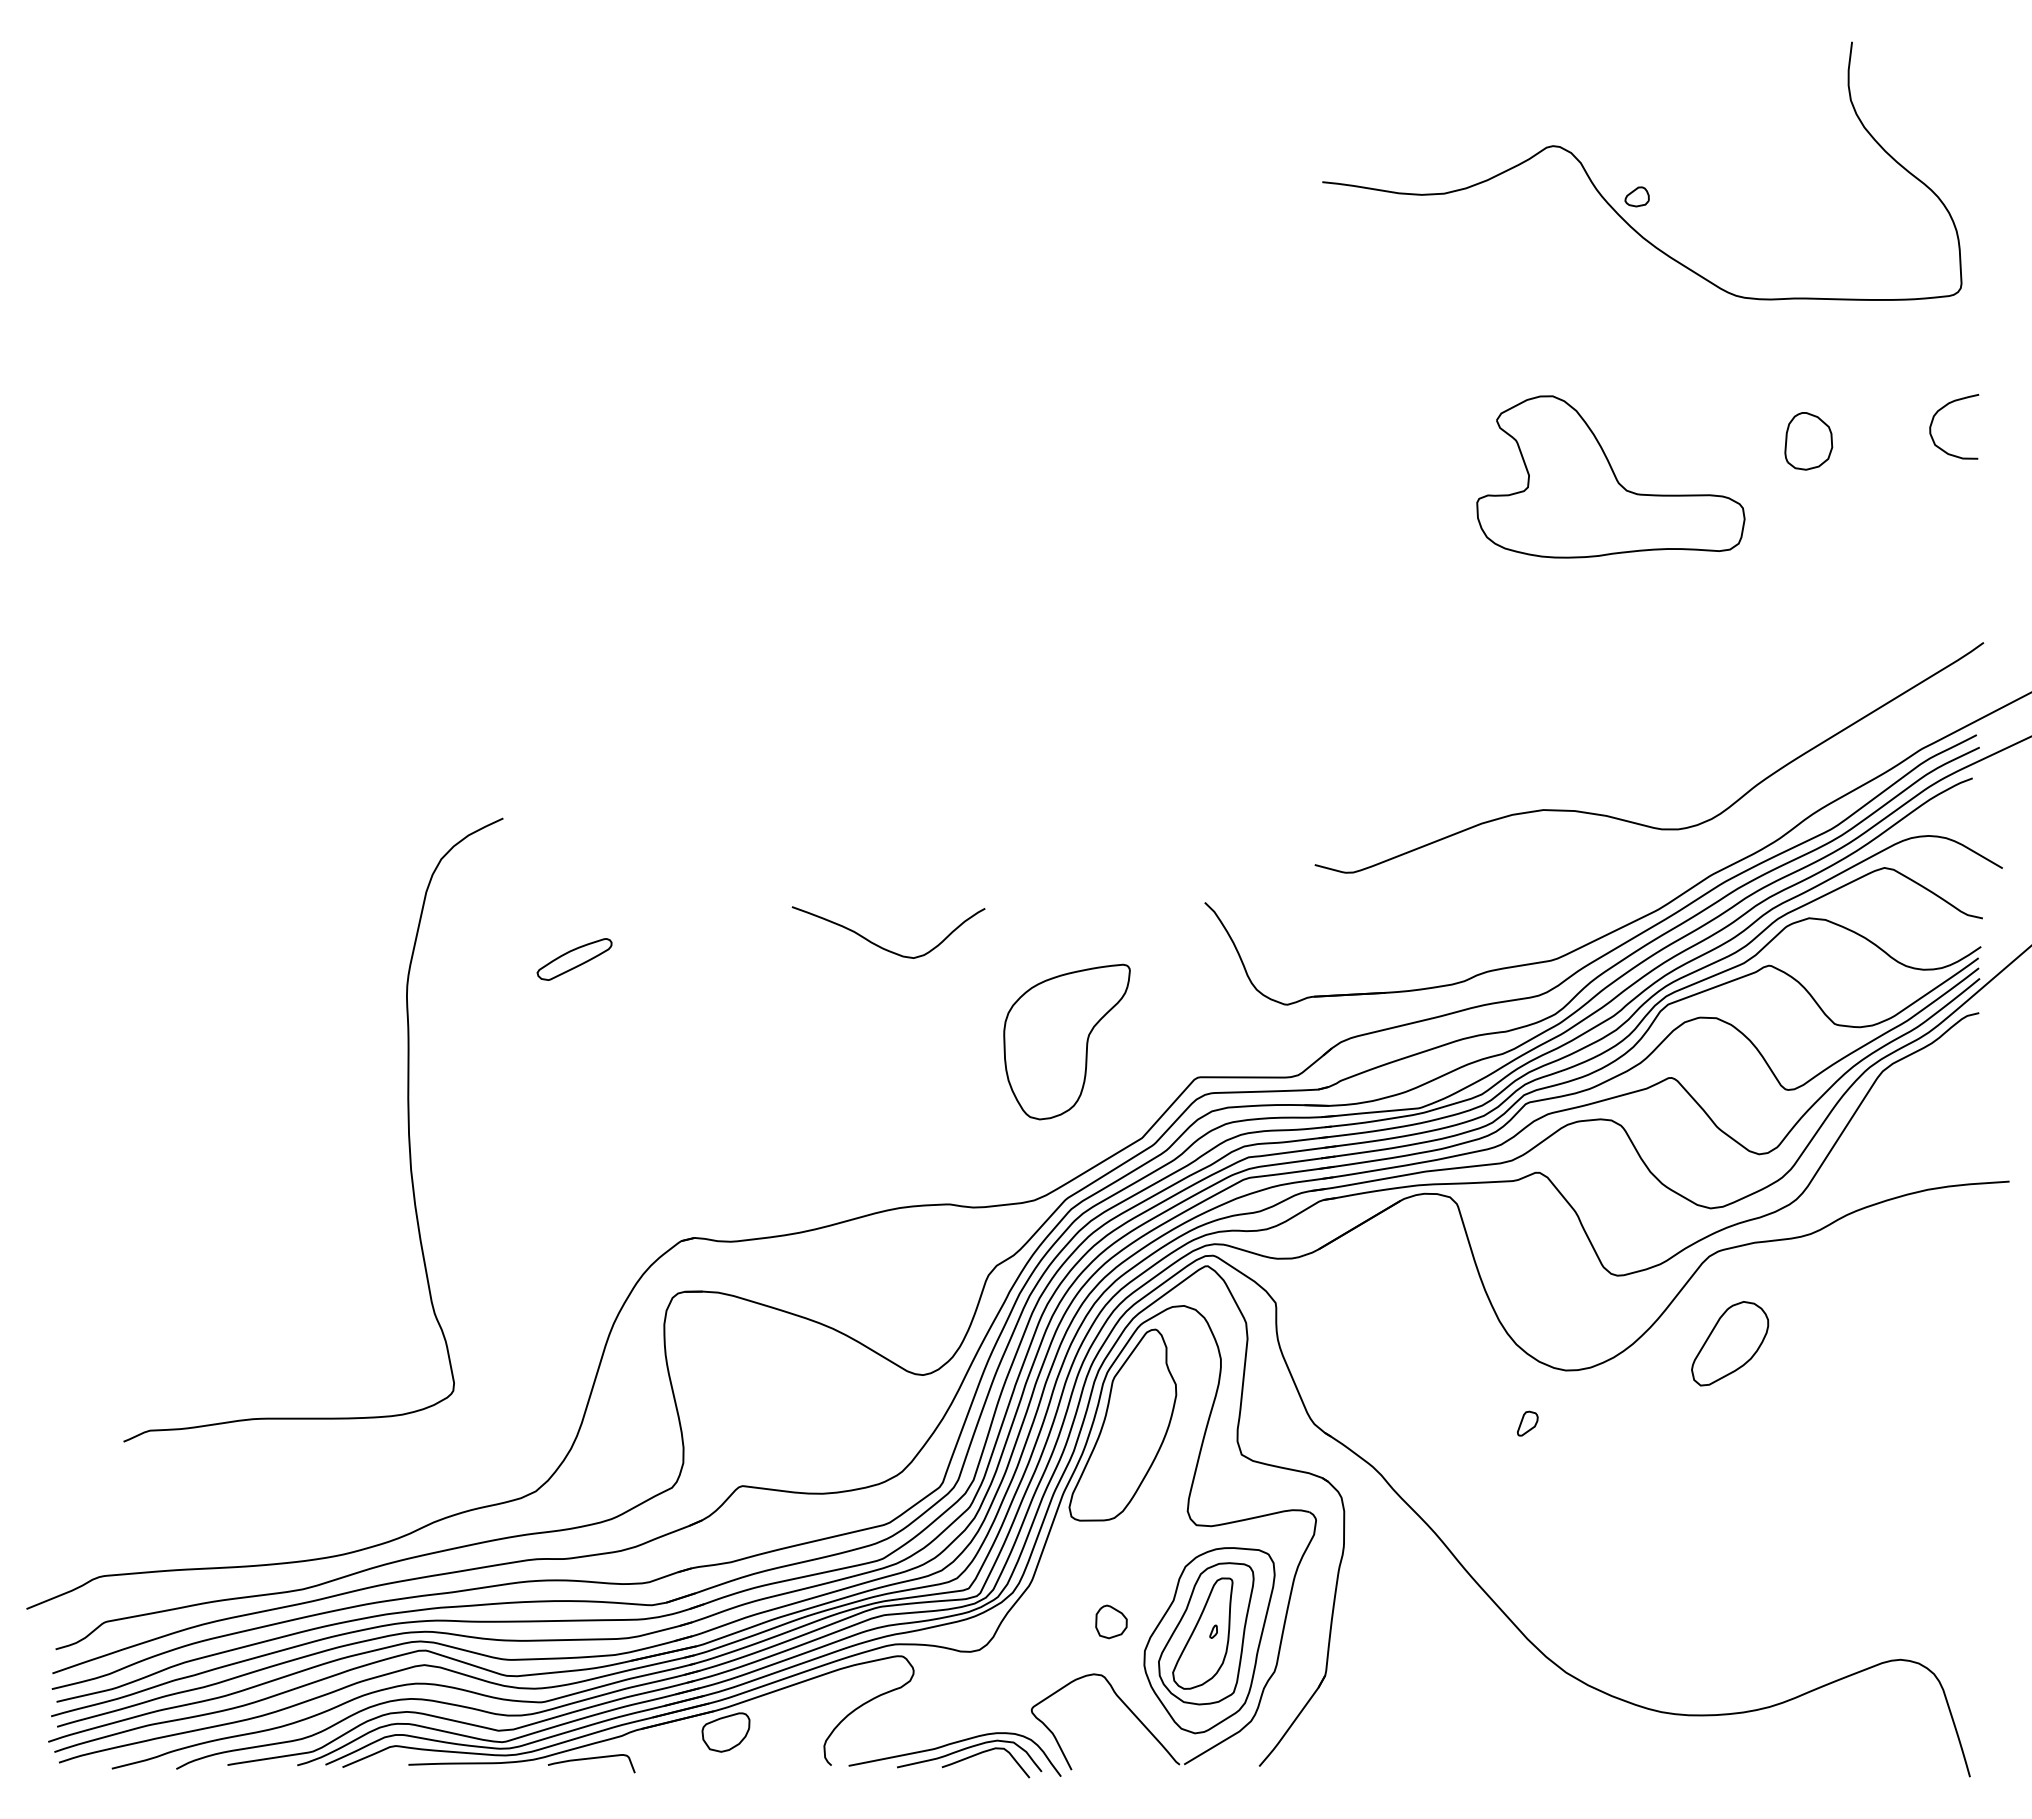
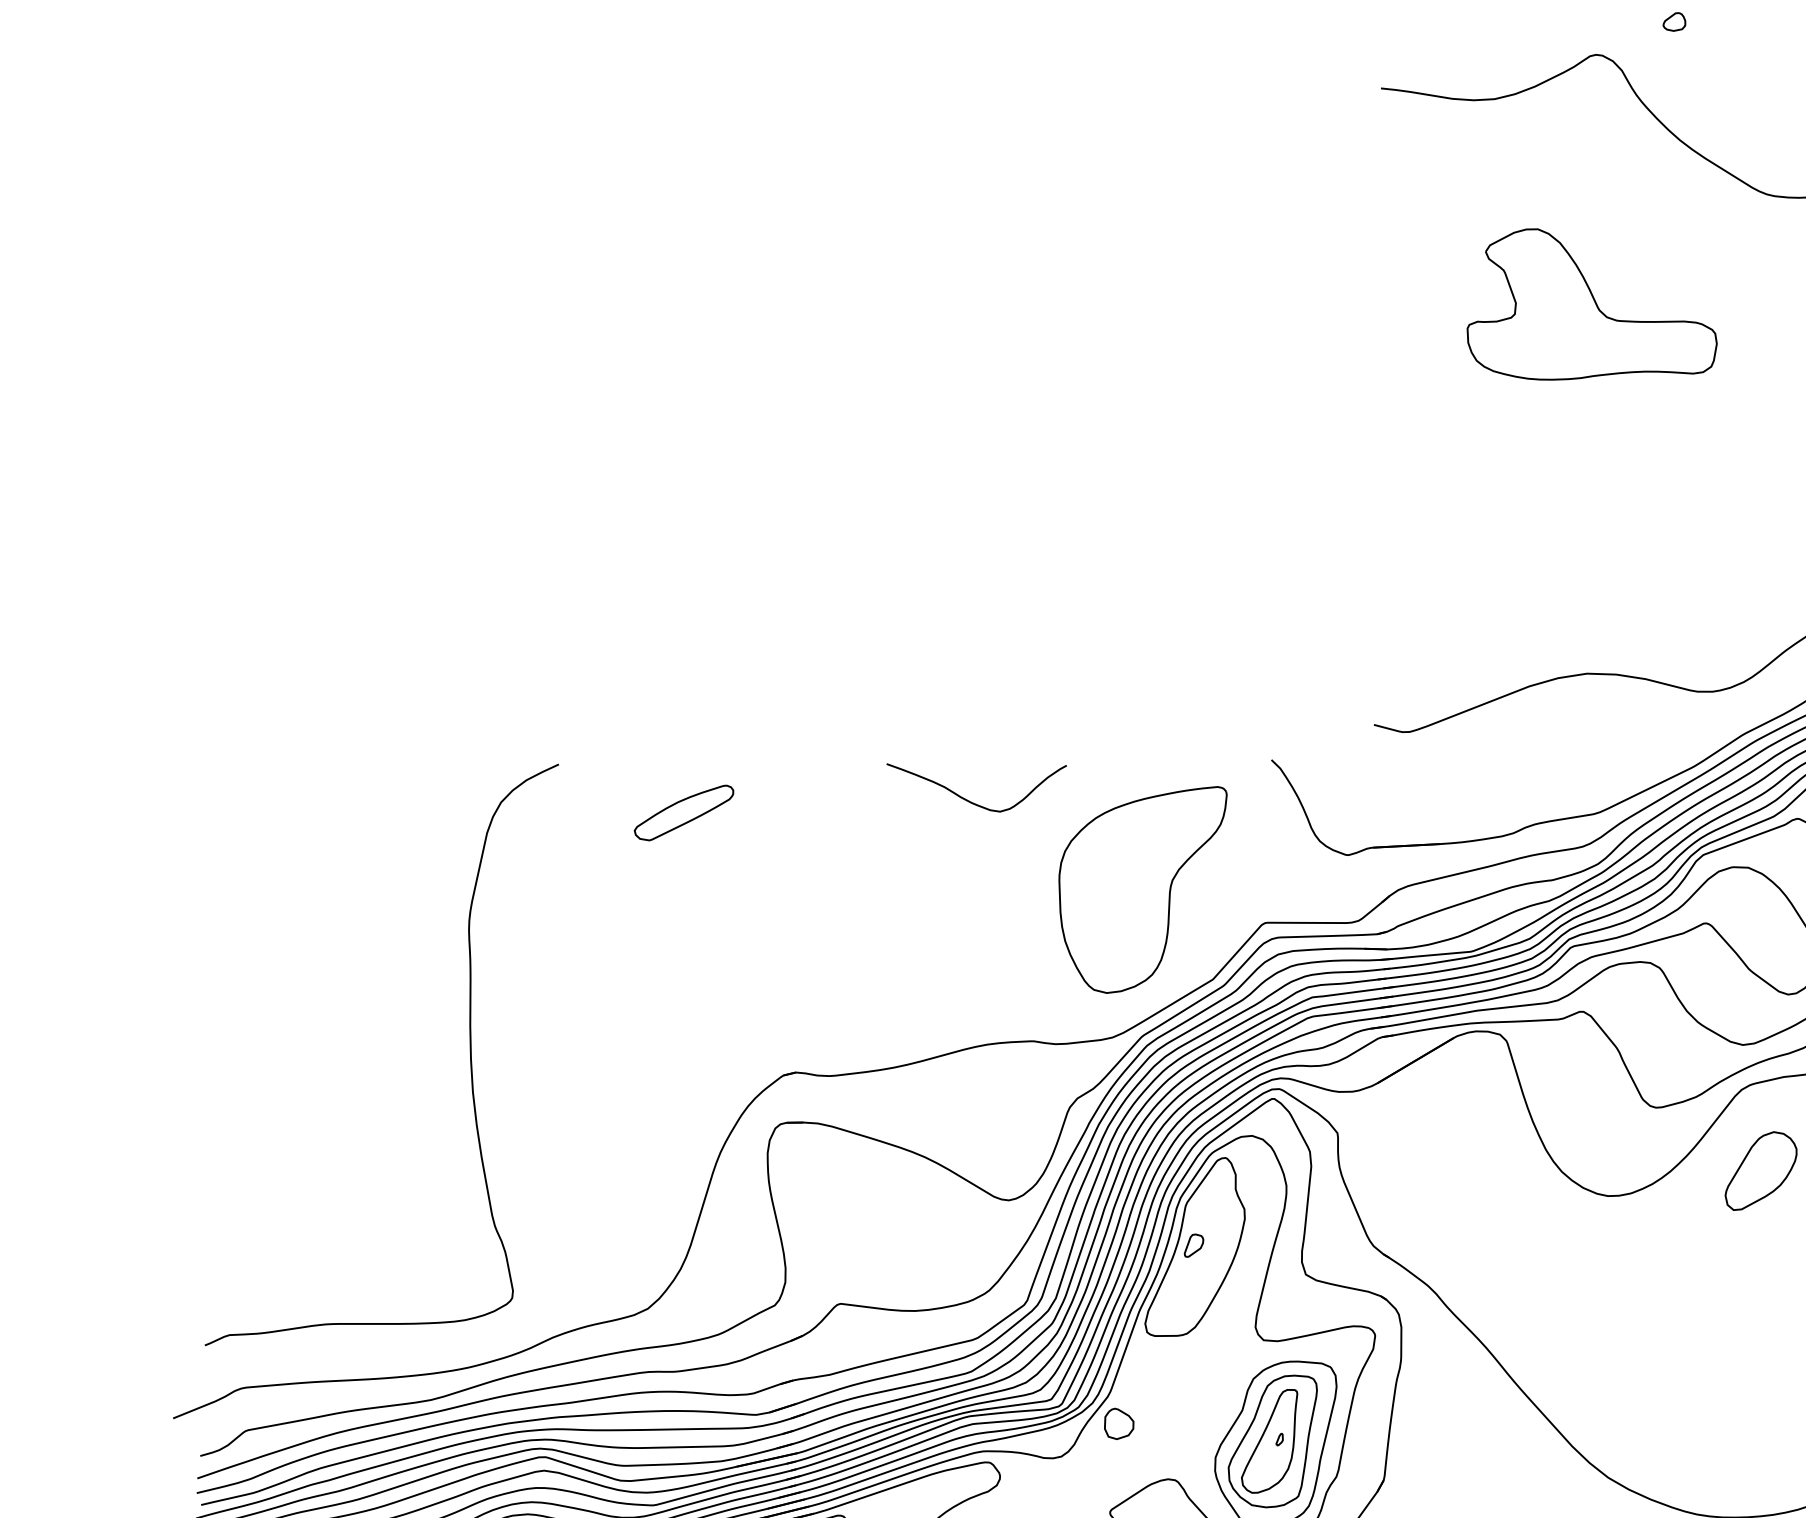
part: (1636, 196) -> (1673, 21), moved
part: (1610, 476) -> (1591, 304), moved
part: (574, 959) -> (683, 812), size x1.43
part: (1066, 1041) -> (1142, 889), size x1.43
curve: (407, 1124) -> (469, 1049), moved
part: (1527, 1423) -> (1193, 1245), moved
part: (1111, 1621) -> (1119, 1423), moved

